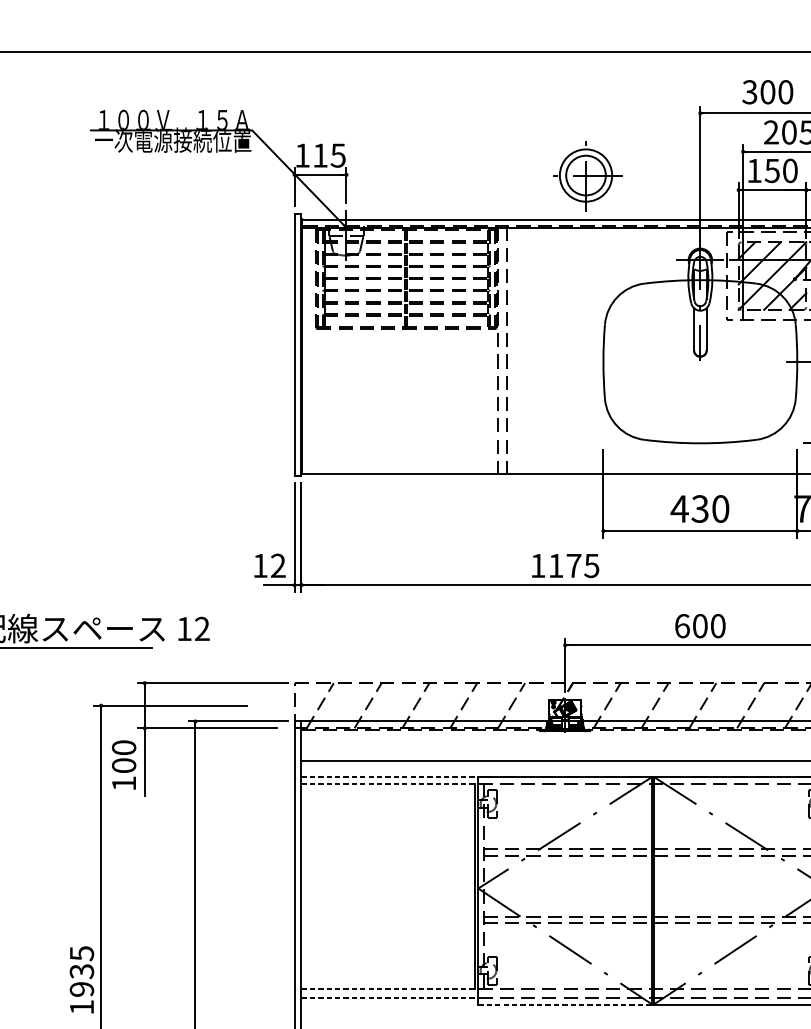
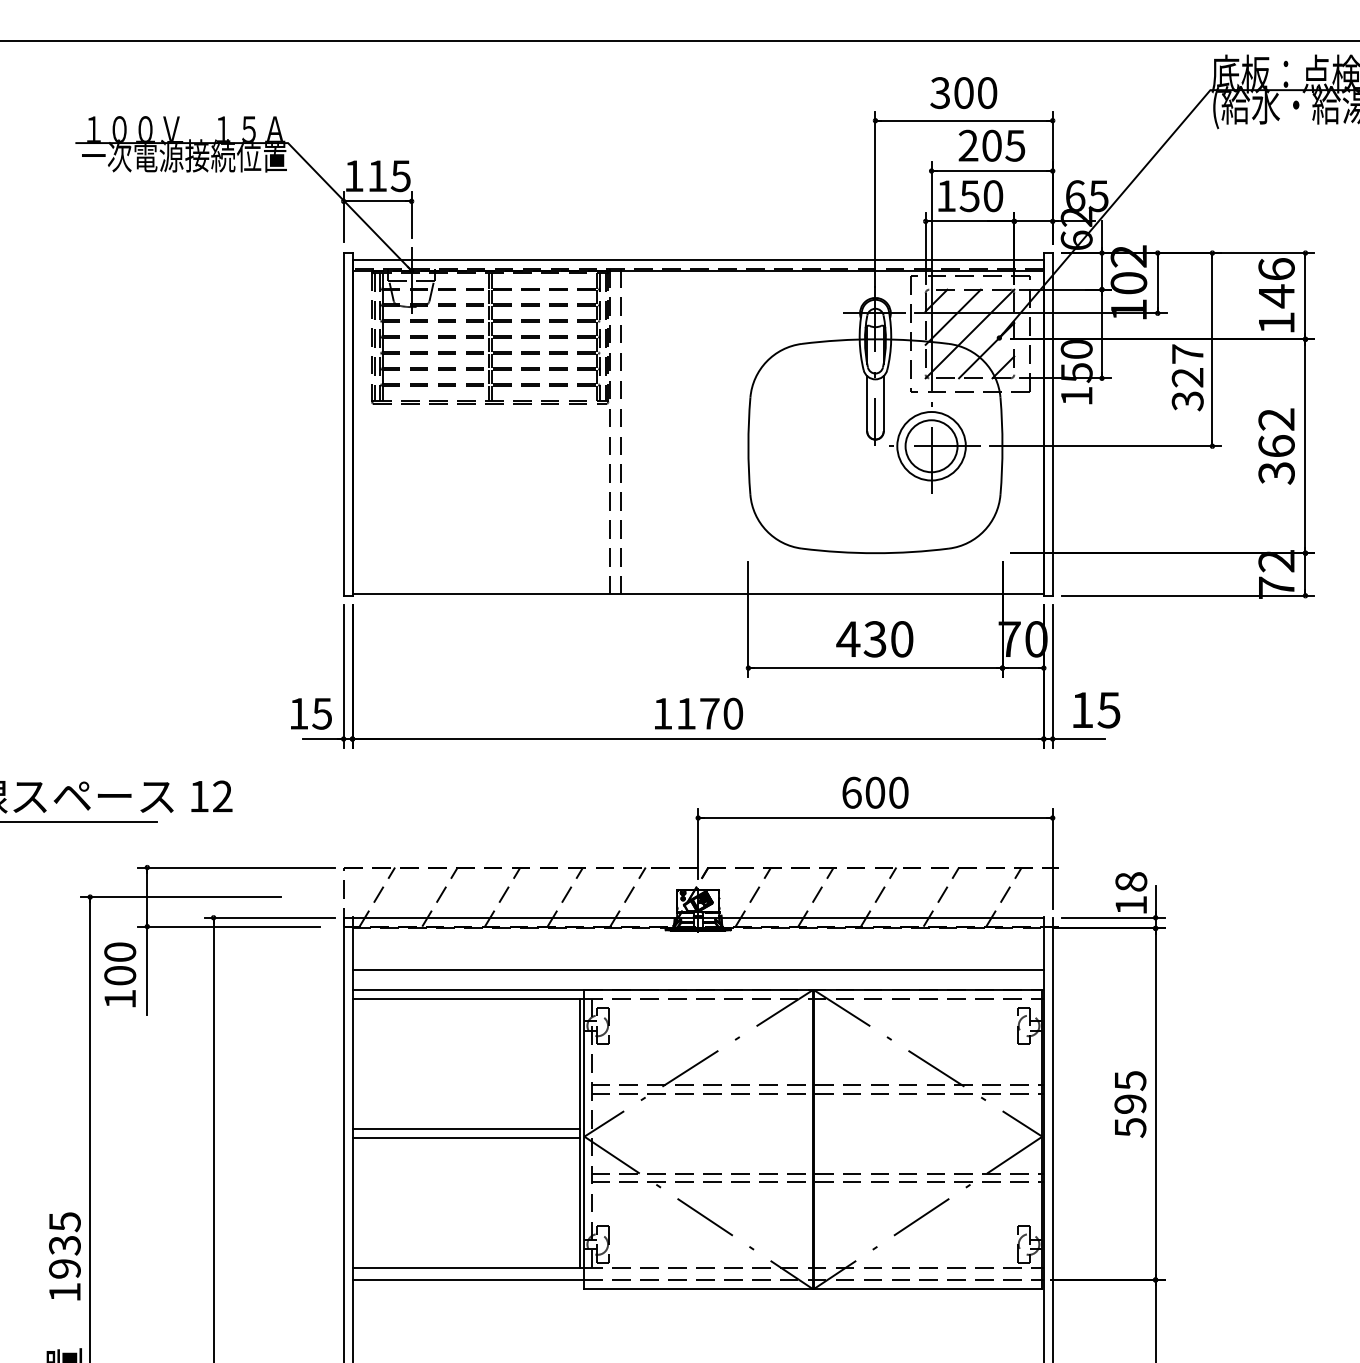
part: (588, 176) -> (934, 447), moved
text: (278, 565) -> (322, 713), 12 -> 15
text: (592, 565) -> (733, 713), 1175 -> 1170
line: (389, 776) -> (468, 990), dashed -> solid
line: (389, 783) -> (468, 999), dashed -> solid
line: (387, 883) -> (465, 1129), added
line: (387, 889) -> (465, 1138), added
line: (389, 989) -> (468, 1268), dashed -> solid
line: (389, 997) -> (468, 1279), dashed -> solid
line: (565, 1004) -> (698, 1288), dashed -> solid

